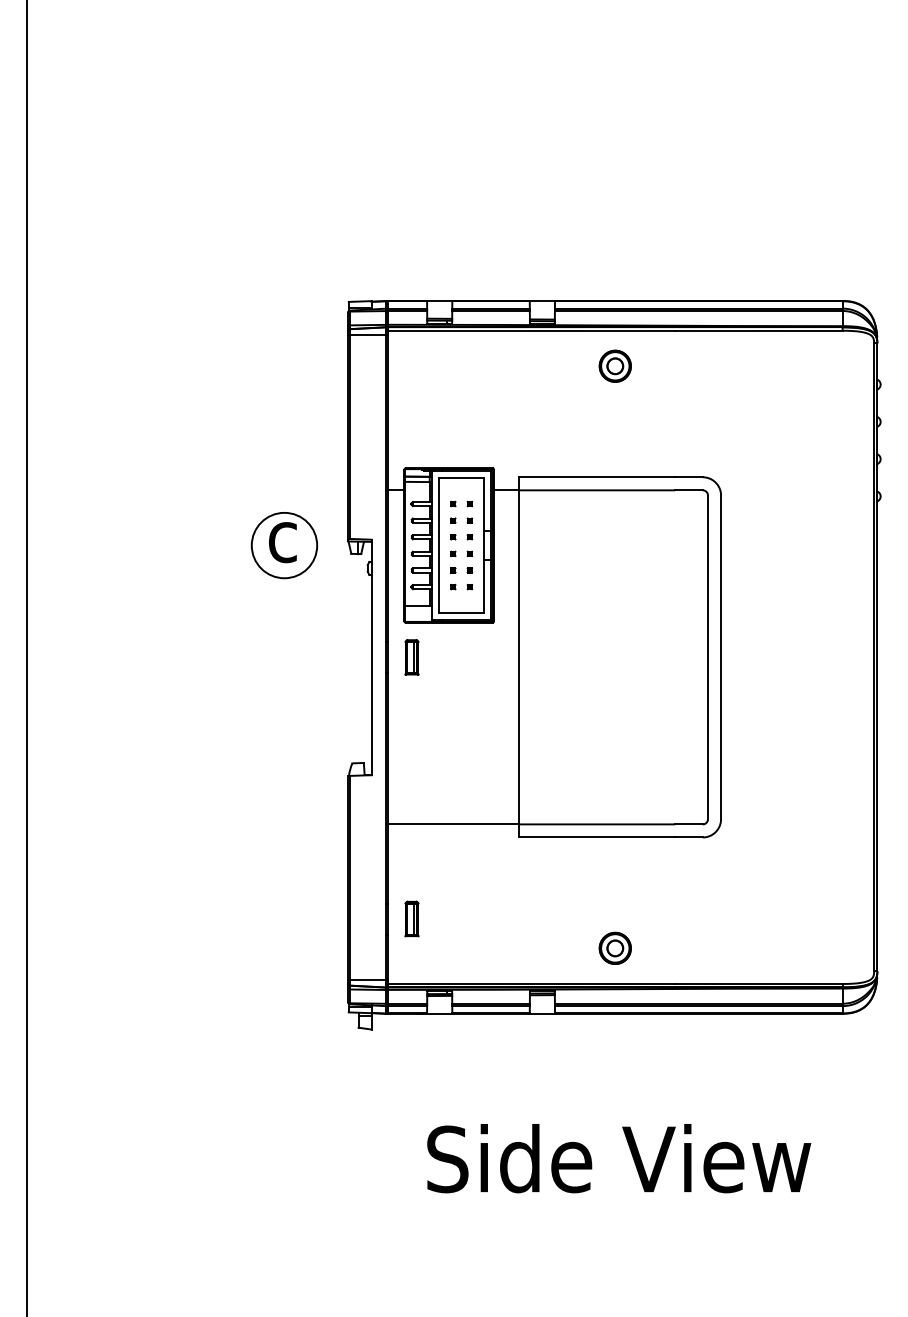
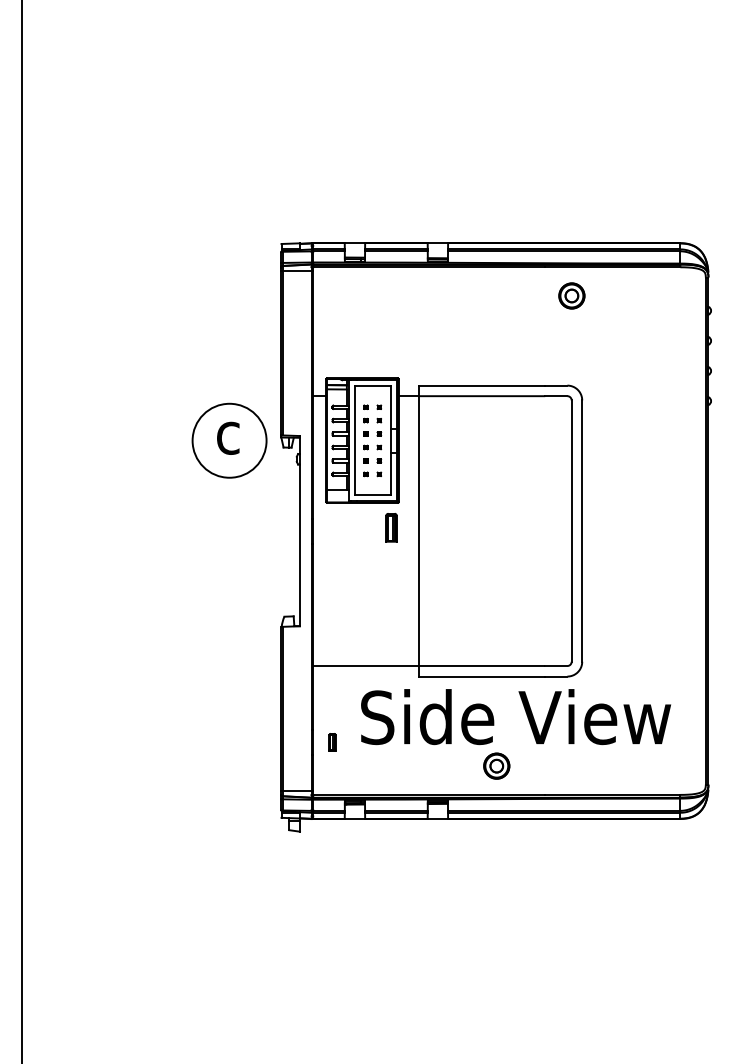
part: (614, 365) -> (571, 295), moved
circle: (284, 545) -> (229, 440), size x1.4
part: (411, 657) -> (391, 527), moved
part: (411, 918) -> (332, 742), size x0.6
text: (619, 1158) -> (516, 716), moved

